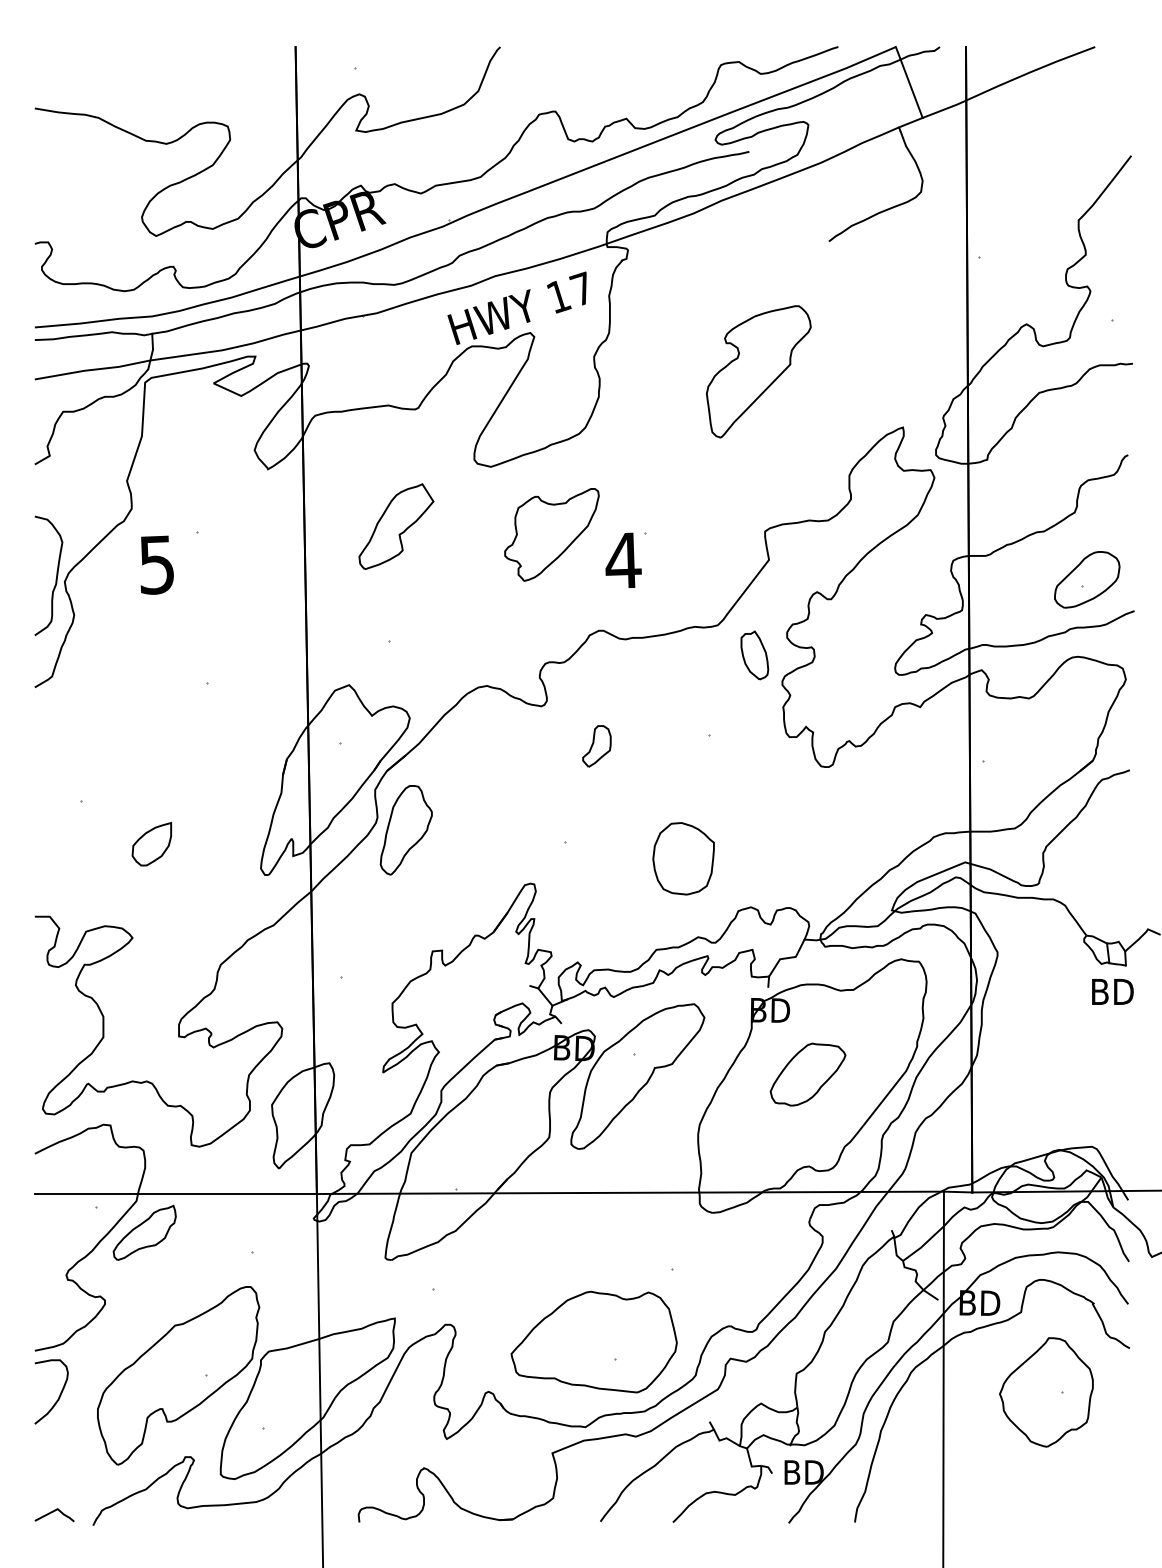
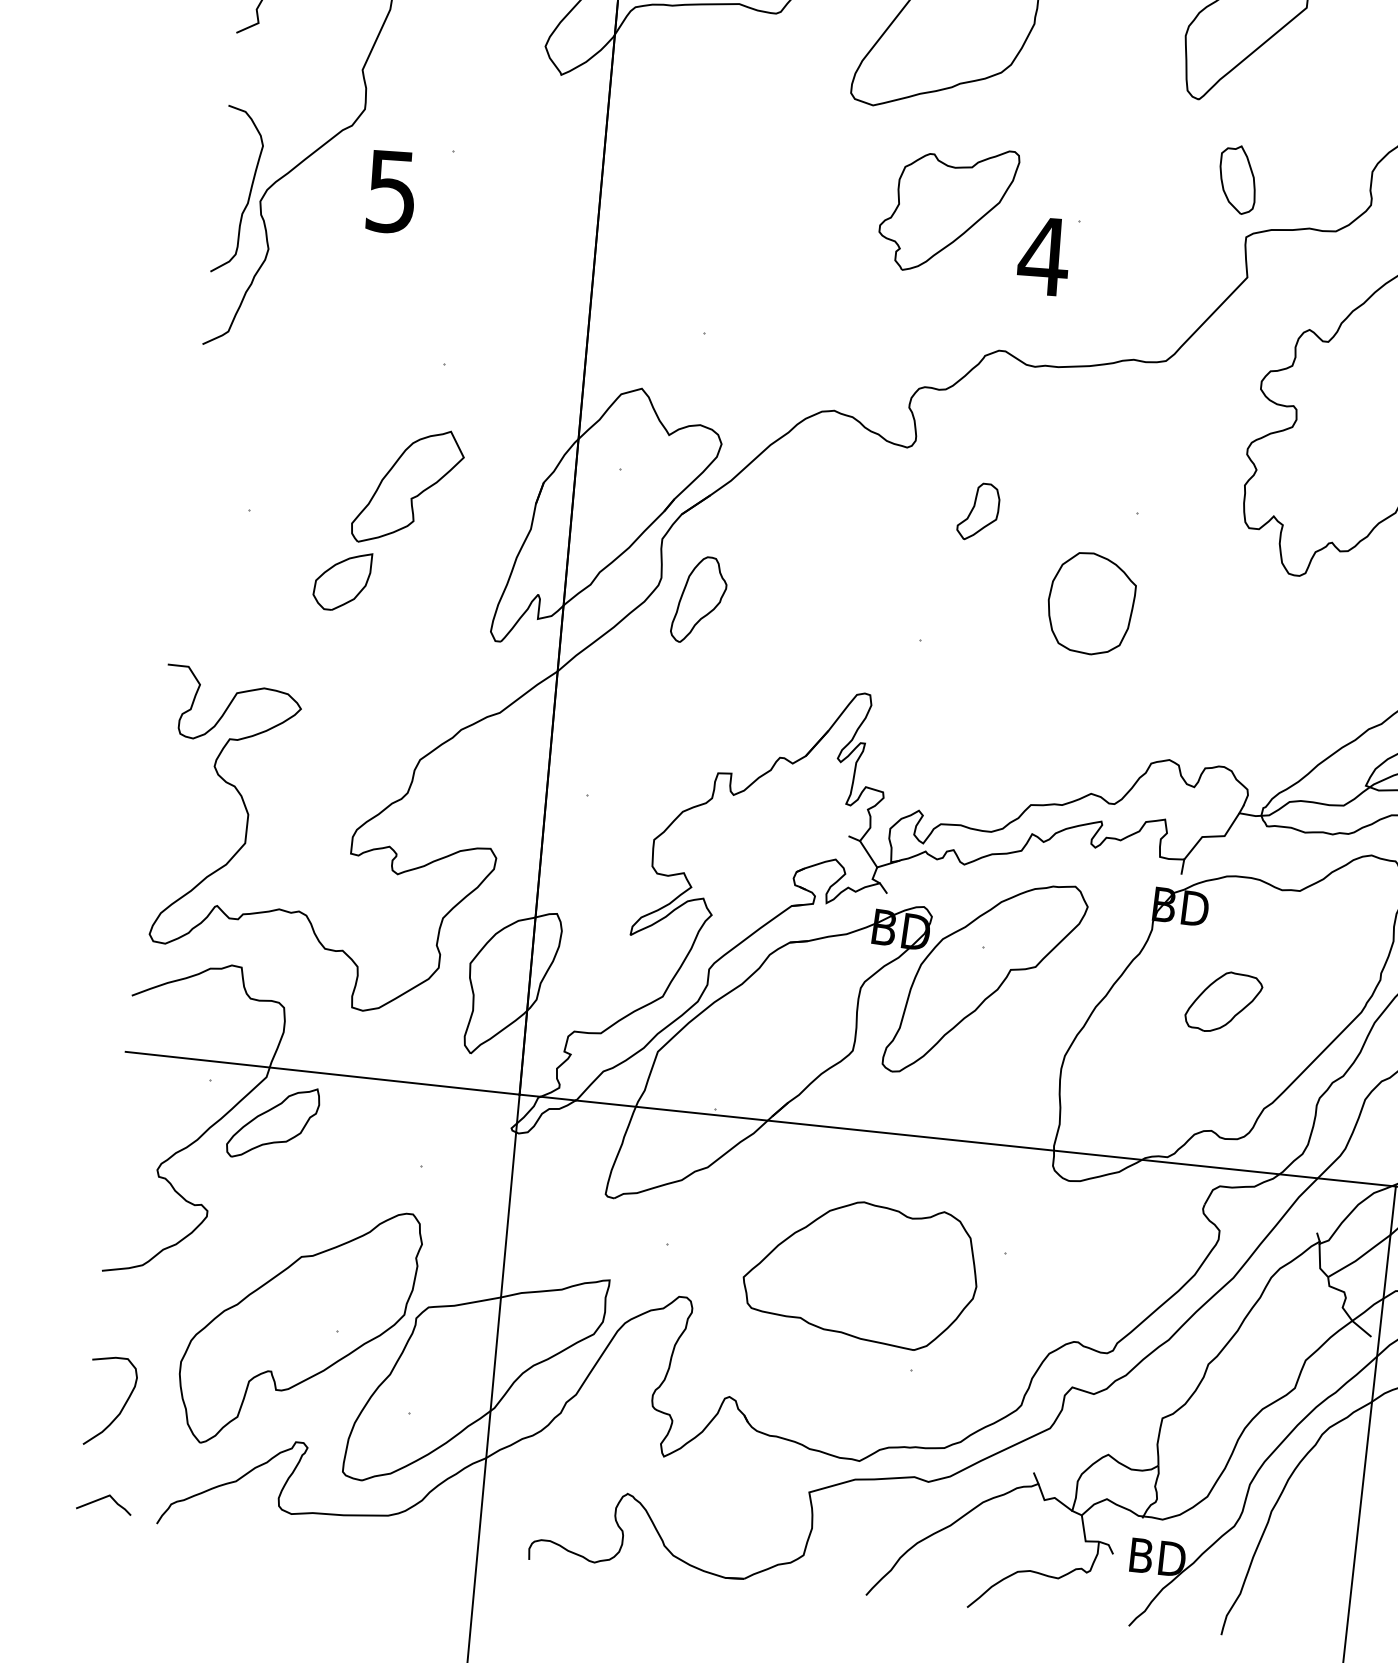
part: (396, 526) -> (408, 486), moved
part: (754, 655) -> (1237, 179), moved
part: (405, 830) -> (698, 600), size x0.7
part: (683, 858) -> (1091, 603), moved
part: (807, 1074) -> (1223, 1002), size x0.7
part: (593, 1341) -> (860, 1272), moved
curve: (59, 1394) -> (121, 1406), moved

